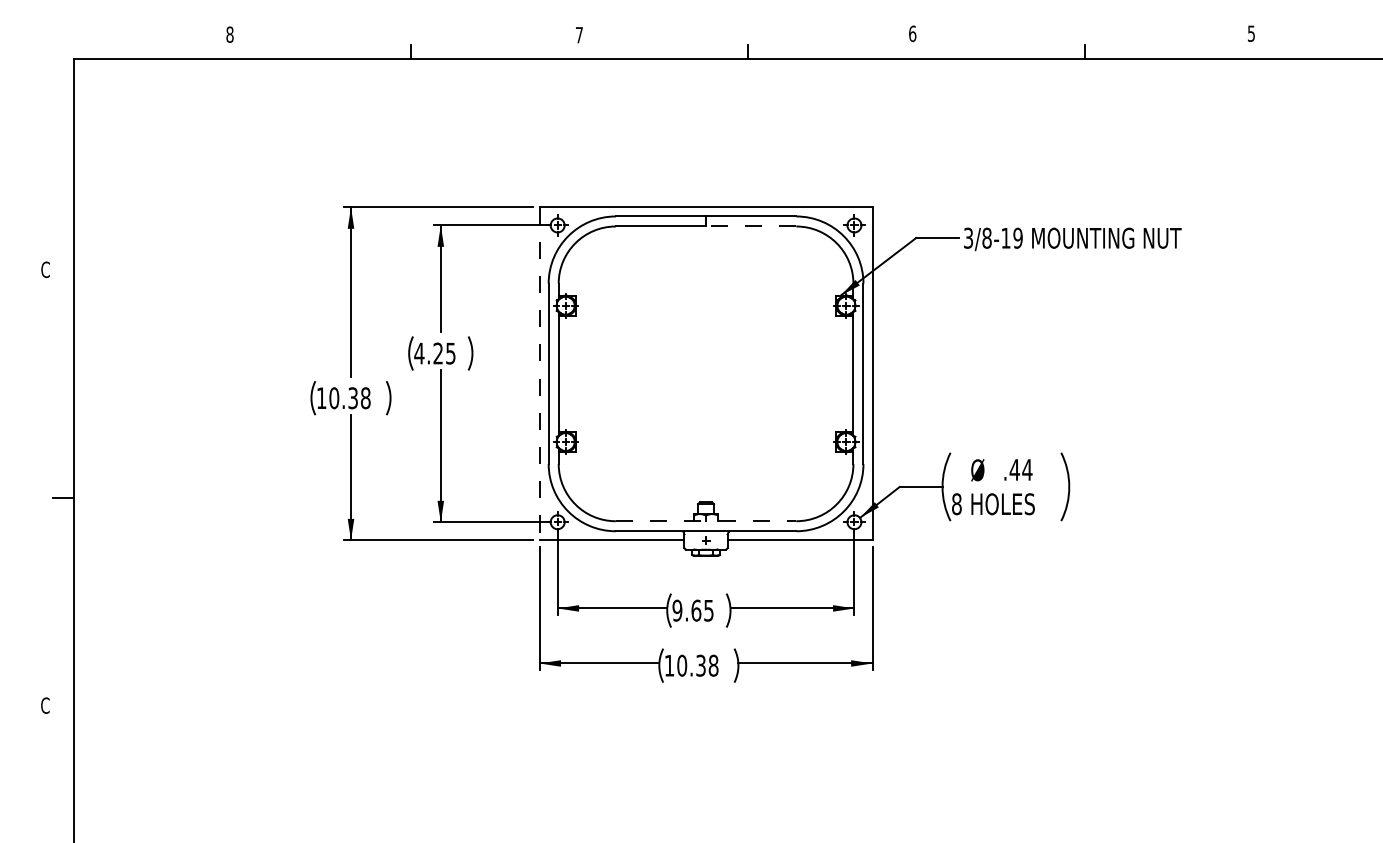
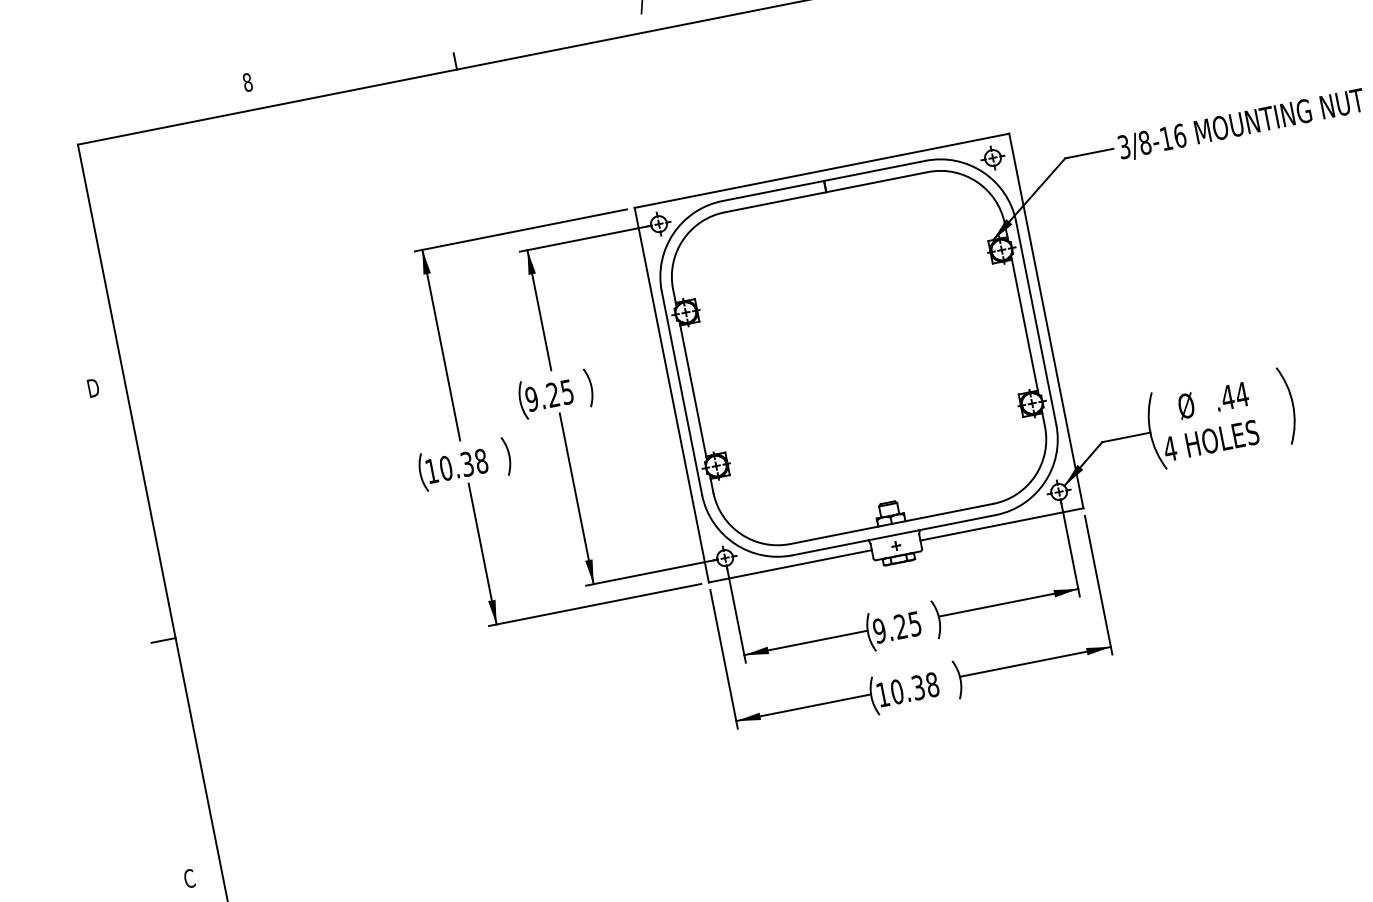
line: (750, 226) -> (876, 182), dashed -> solid
text: (1017, 237) -> (1179, 135), 3/8-19 -> 3/8-16
text: (45, 269) -> (92, 387), C -> D
text: (419, 353) -> (532, 399), 4.25 -> 9.25
line: (539, 374) -> (671, 395), dashed -> solid
text: (956, 504) -> (1169, 449), 8 -> 4
line: (706, 521) -> (892, 524), dashed -> solid
text: (696, 610) -> (901, 626), 9.65 -> 9.25

